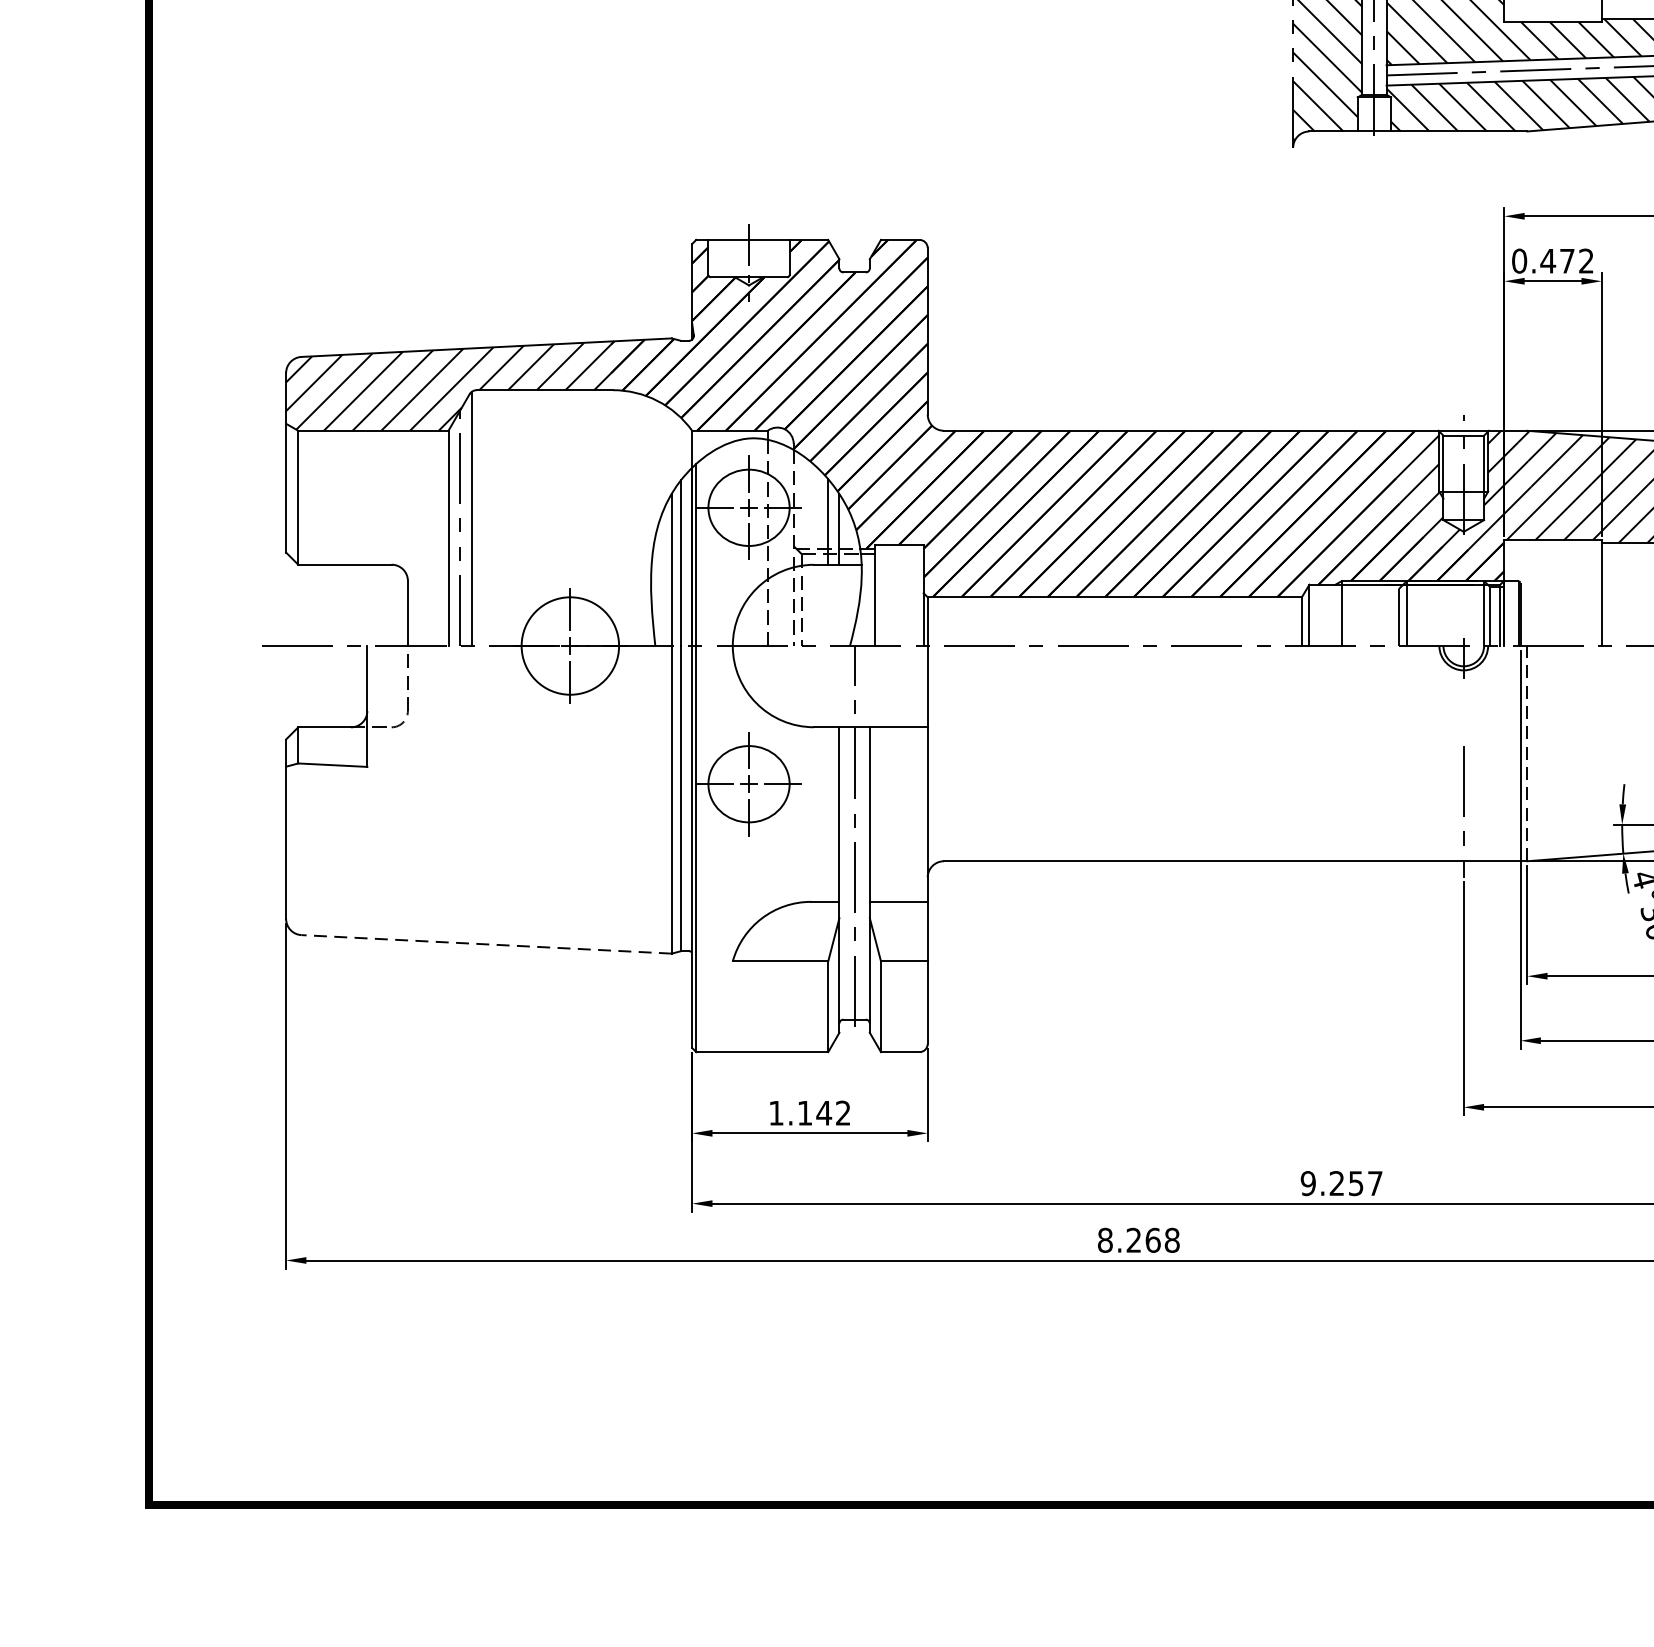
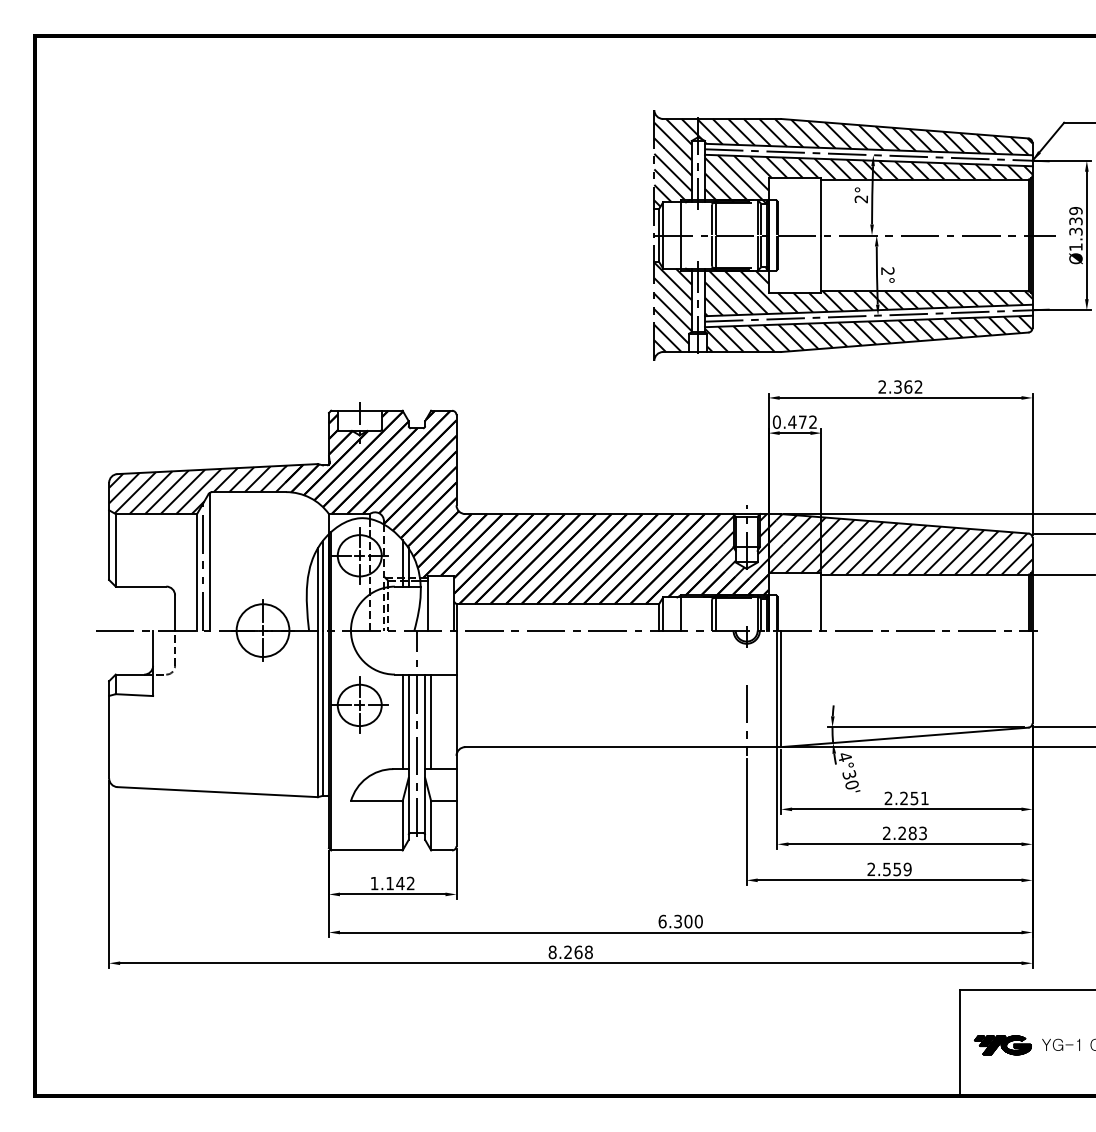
line: (1528, 752) -> (781, 688), dashed -> solid
line: (827, 813) -> (402, 721), added
line: (881, 813) -> (431, 721), added
line: (486, 945) -> (217, 792), dashed -> solid
text: (1341, 1183) -> (680, 921), 9.257 -> 6.300

